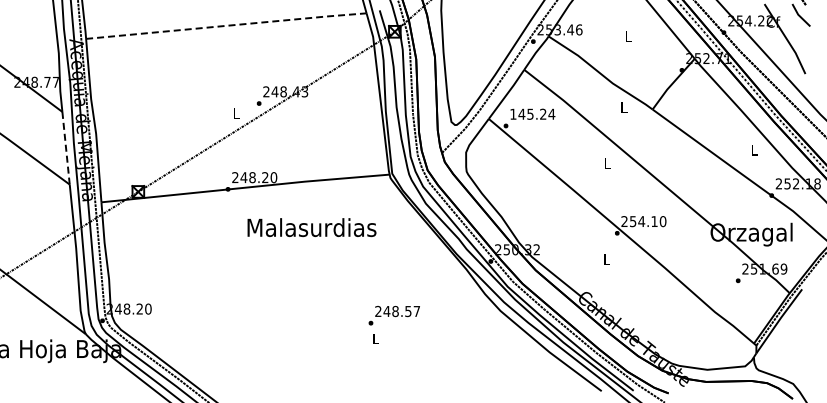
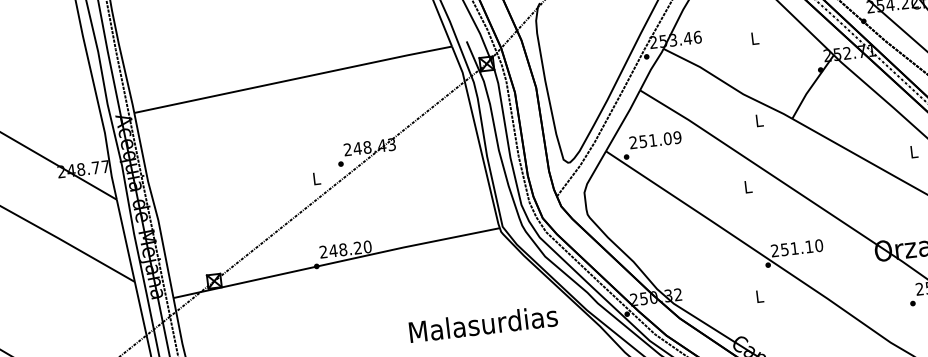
line: (227, 25) -> (294, 78), dashed -> solid
text: (532, 113) -> (655, 139), 145.24 -> 251.09
line: (66, 148) -> (126, 241), dashed -> solid
text: (641, 221) -> (794, 248), 254.10 -> 251.10
text: (311, 227) -> (482, 323), moved

